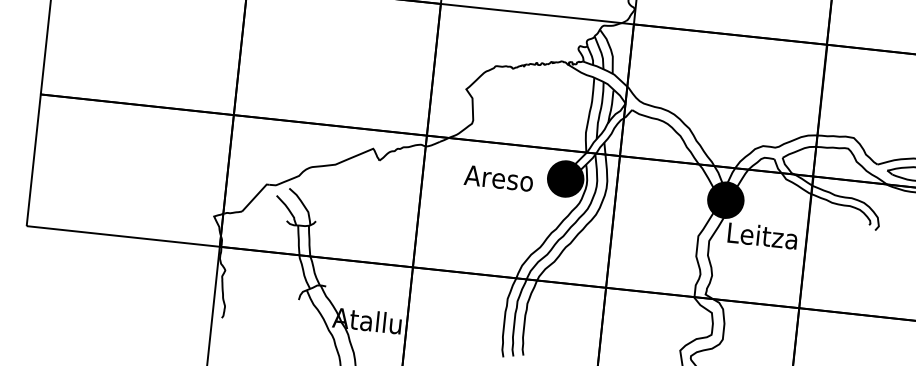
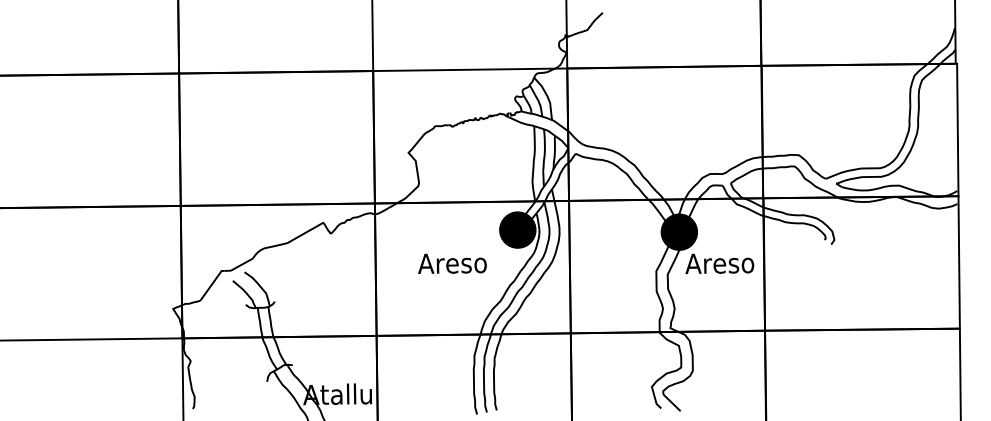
text: (498, 178) -> (452, 263), moved
text: (762, 236) -> (720, 263), Leitza -> Areso

